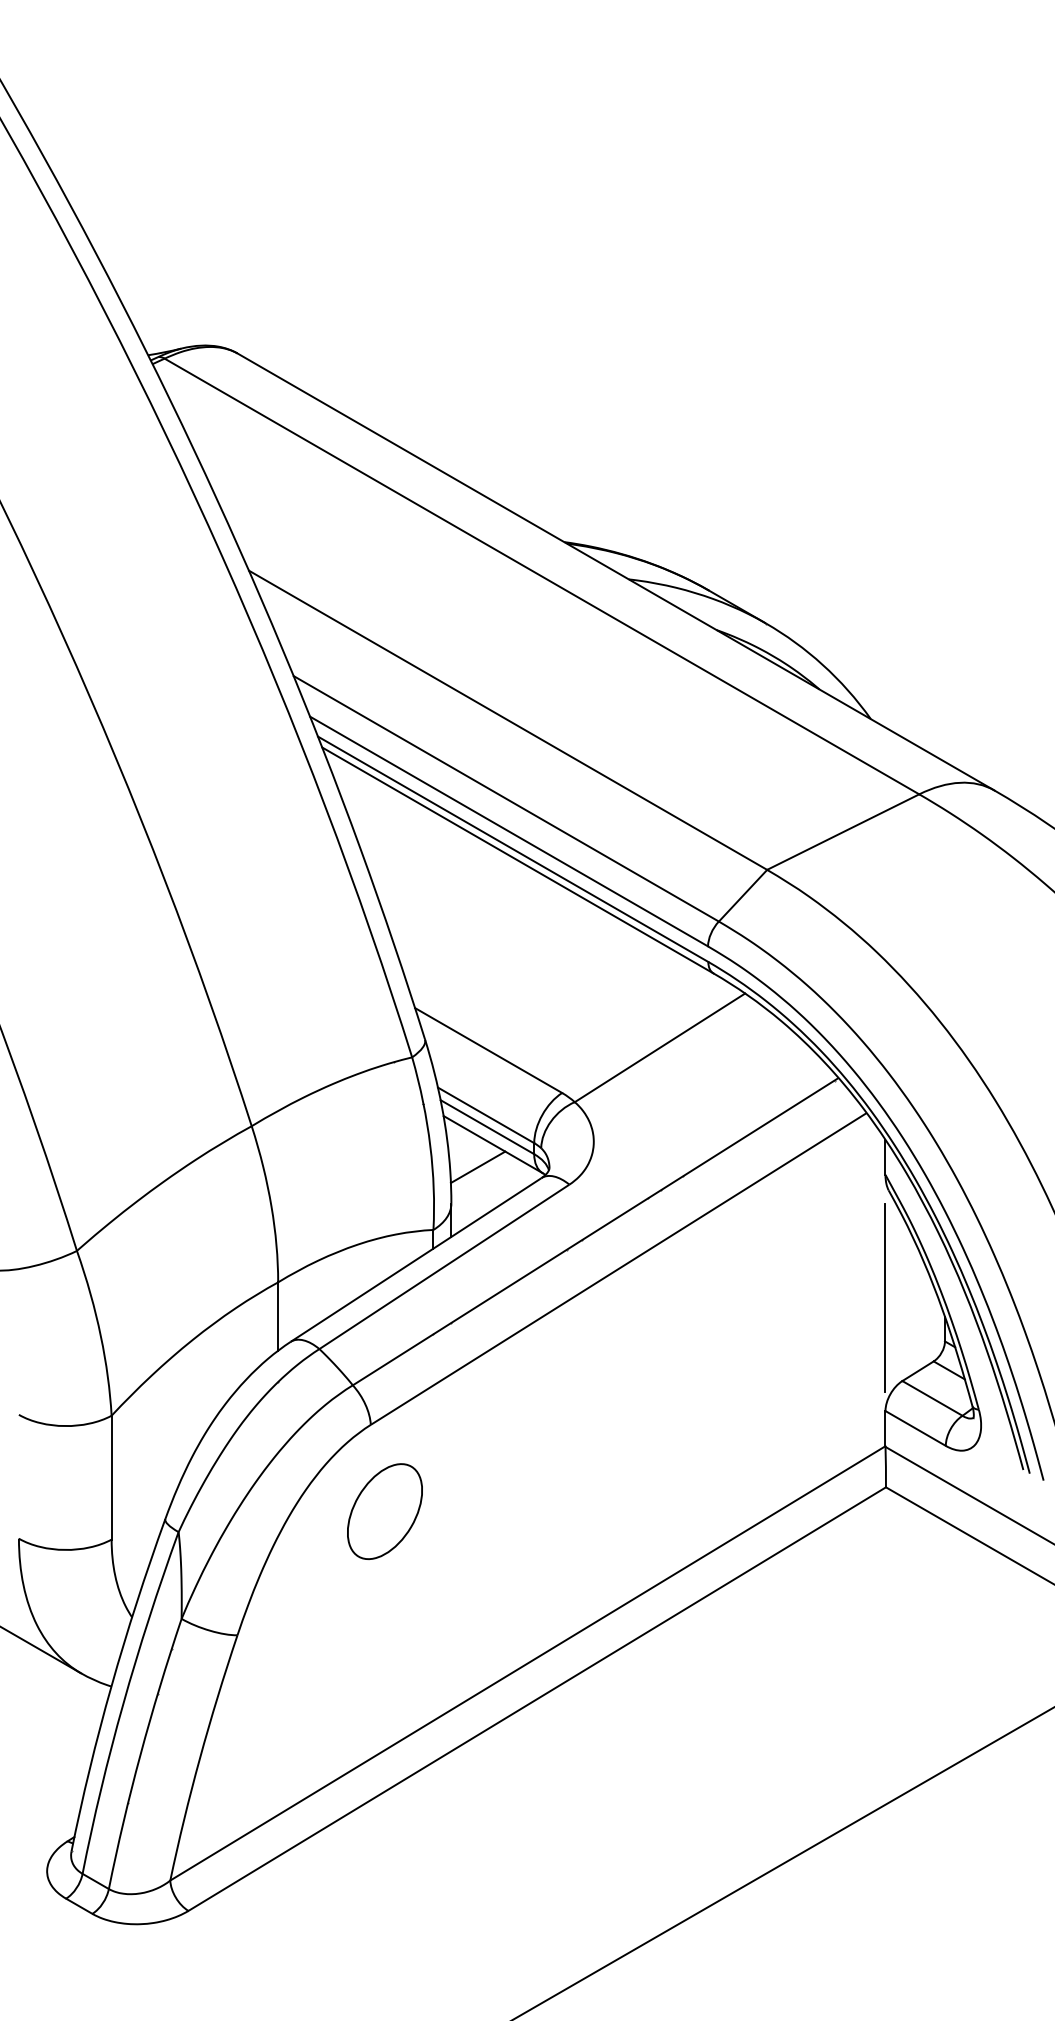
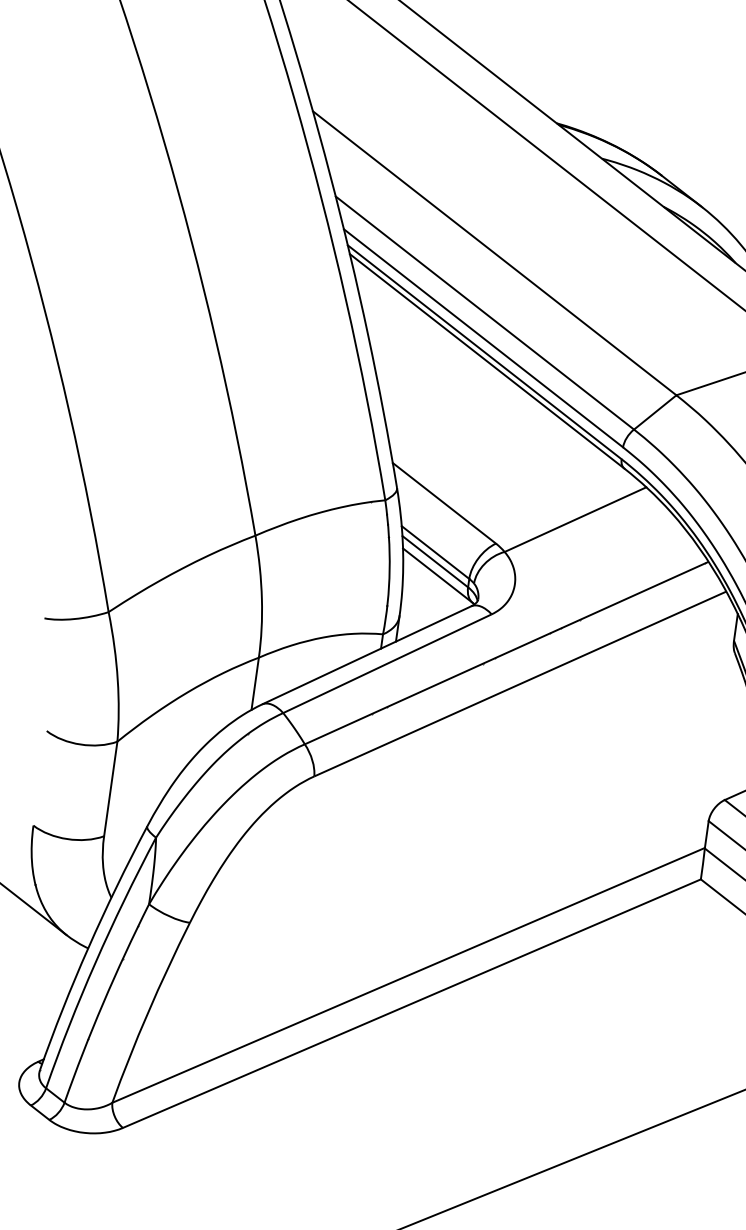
line: (477, 1166) -> (423, 590), removed
line: (885, 1297) -> (720, 734), removed
part: (384, 1511) -> (315, 844), removed

